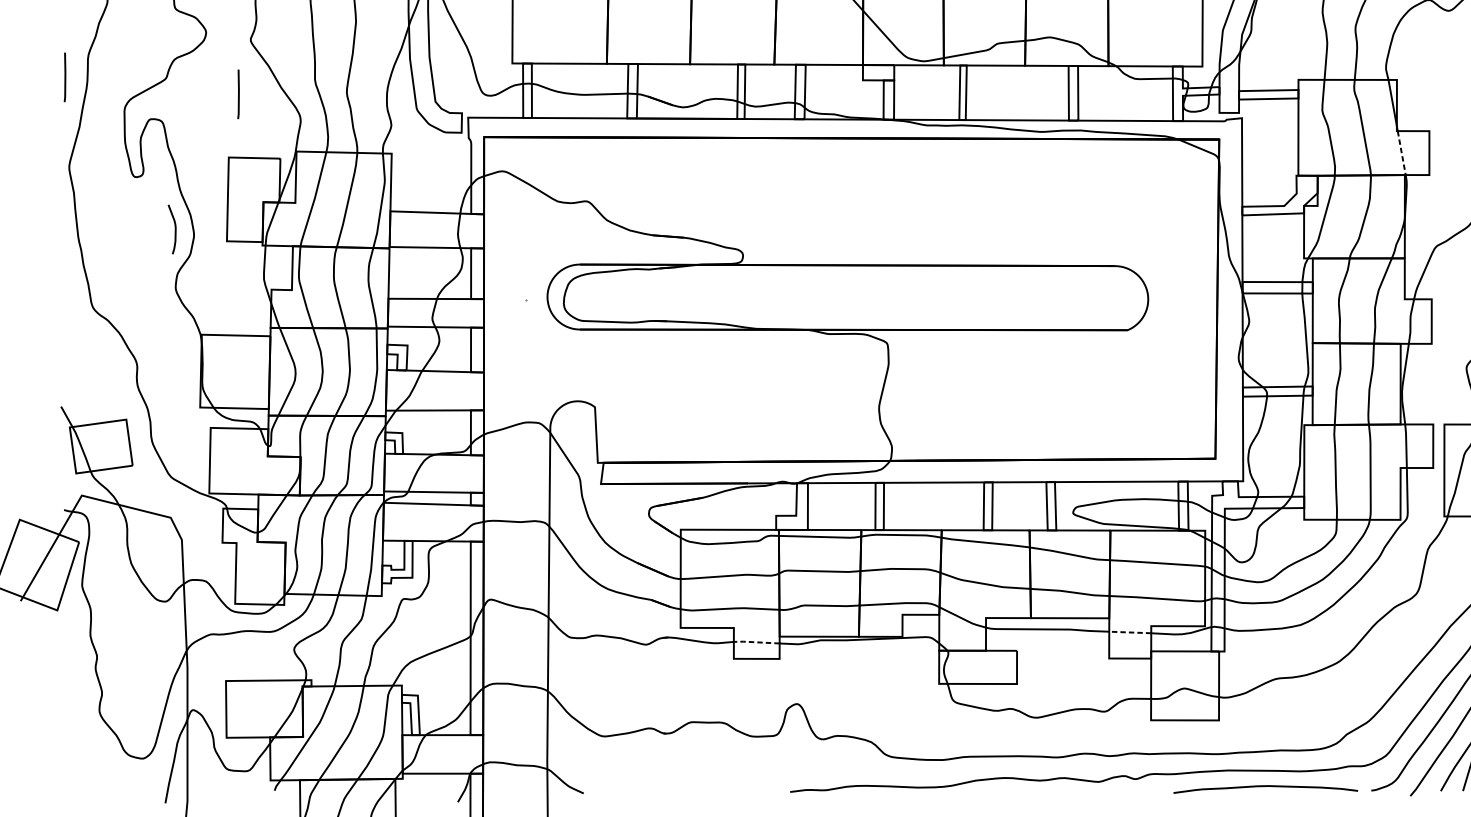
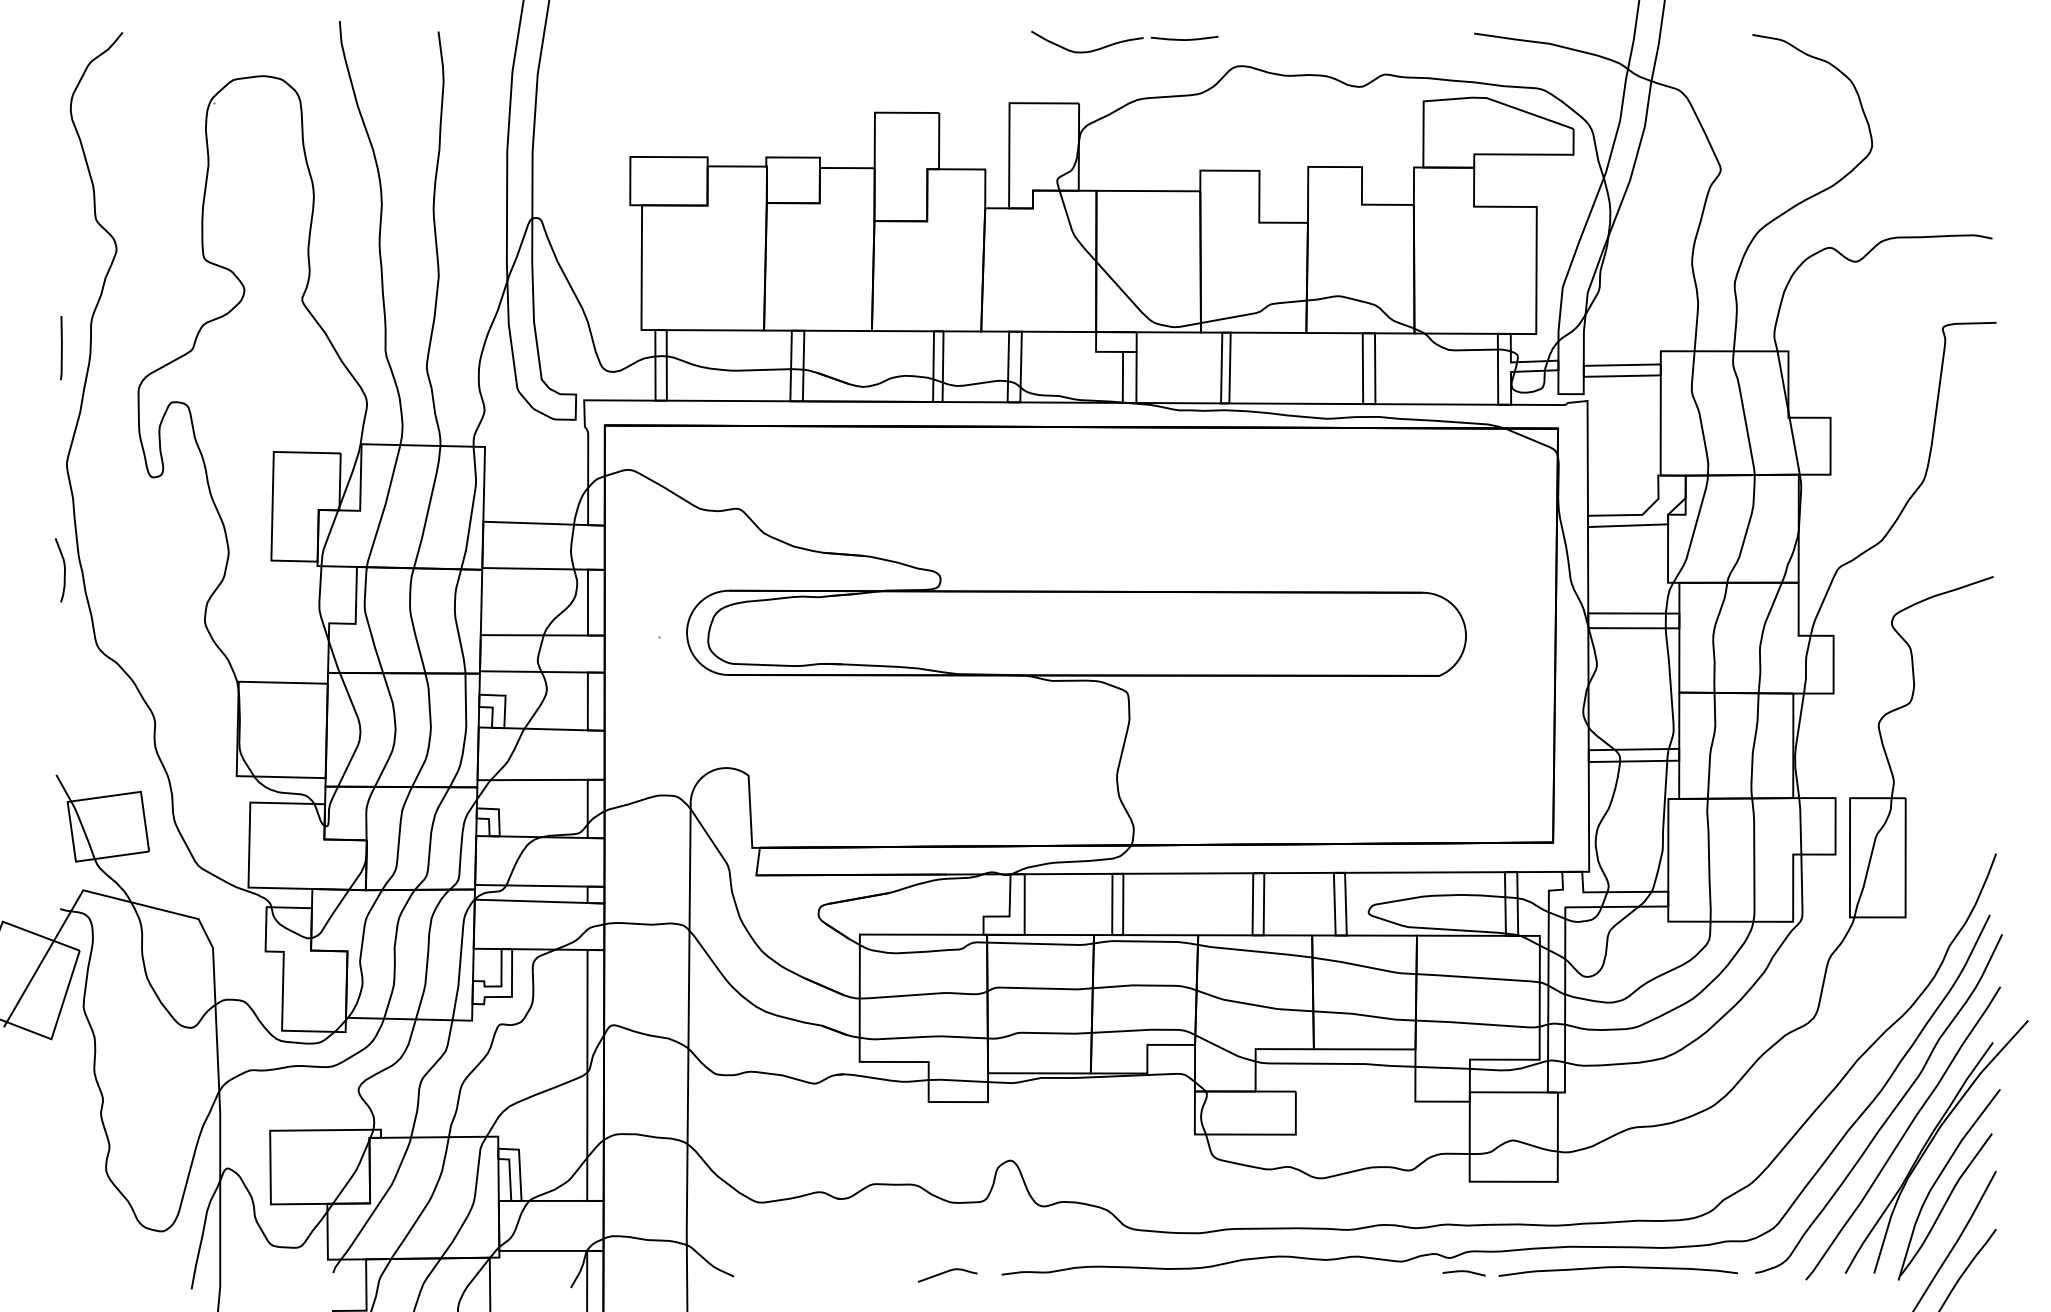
line: (238, 94) -> (286, 370), removed
line: (1401, 153) -> (1794, 446), dashed -> solid
curve: (175, 229) -> (64, 570), moved
line: (1130, 632) -> (1442, 1067), dashed -> solid
line: (756, 642) -> (957, 1080), dashed -> solid
line: (1146, 790) -> (1463, 1272), added
curve: (746, 791) -> (945, 1273), added

